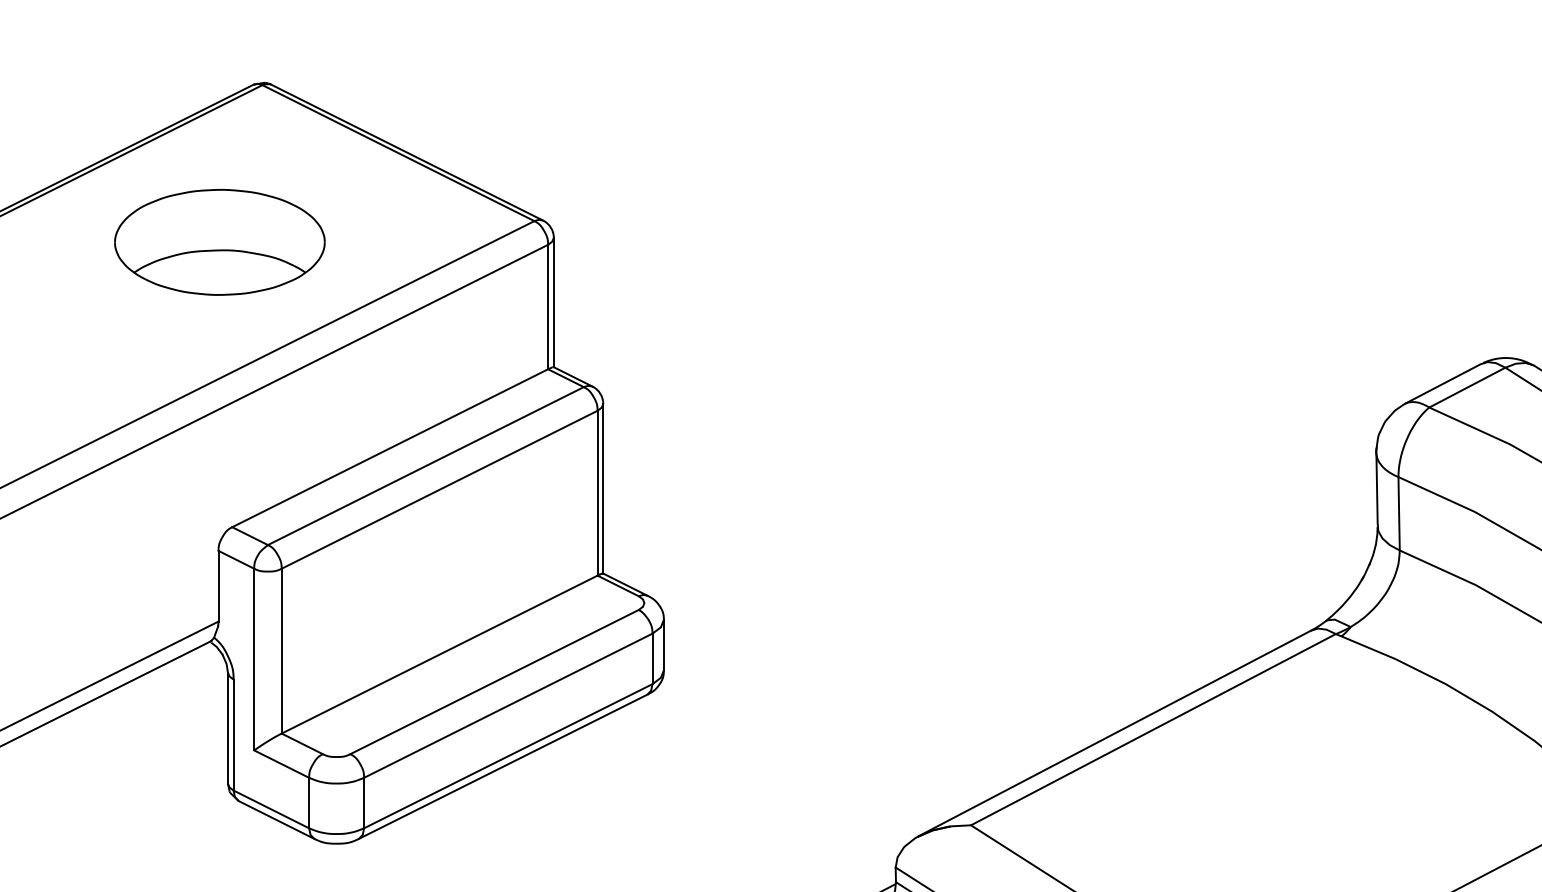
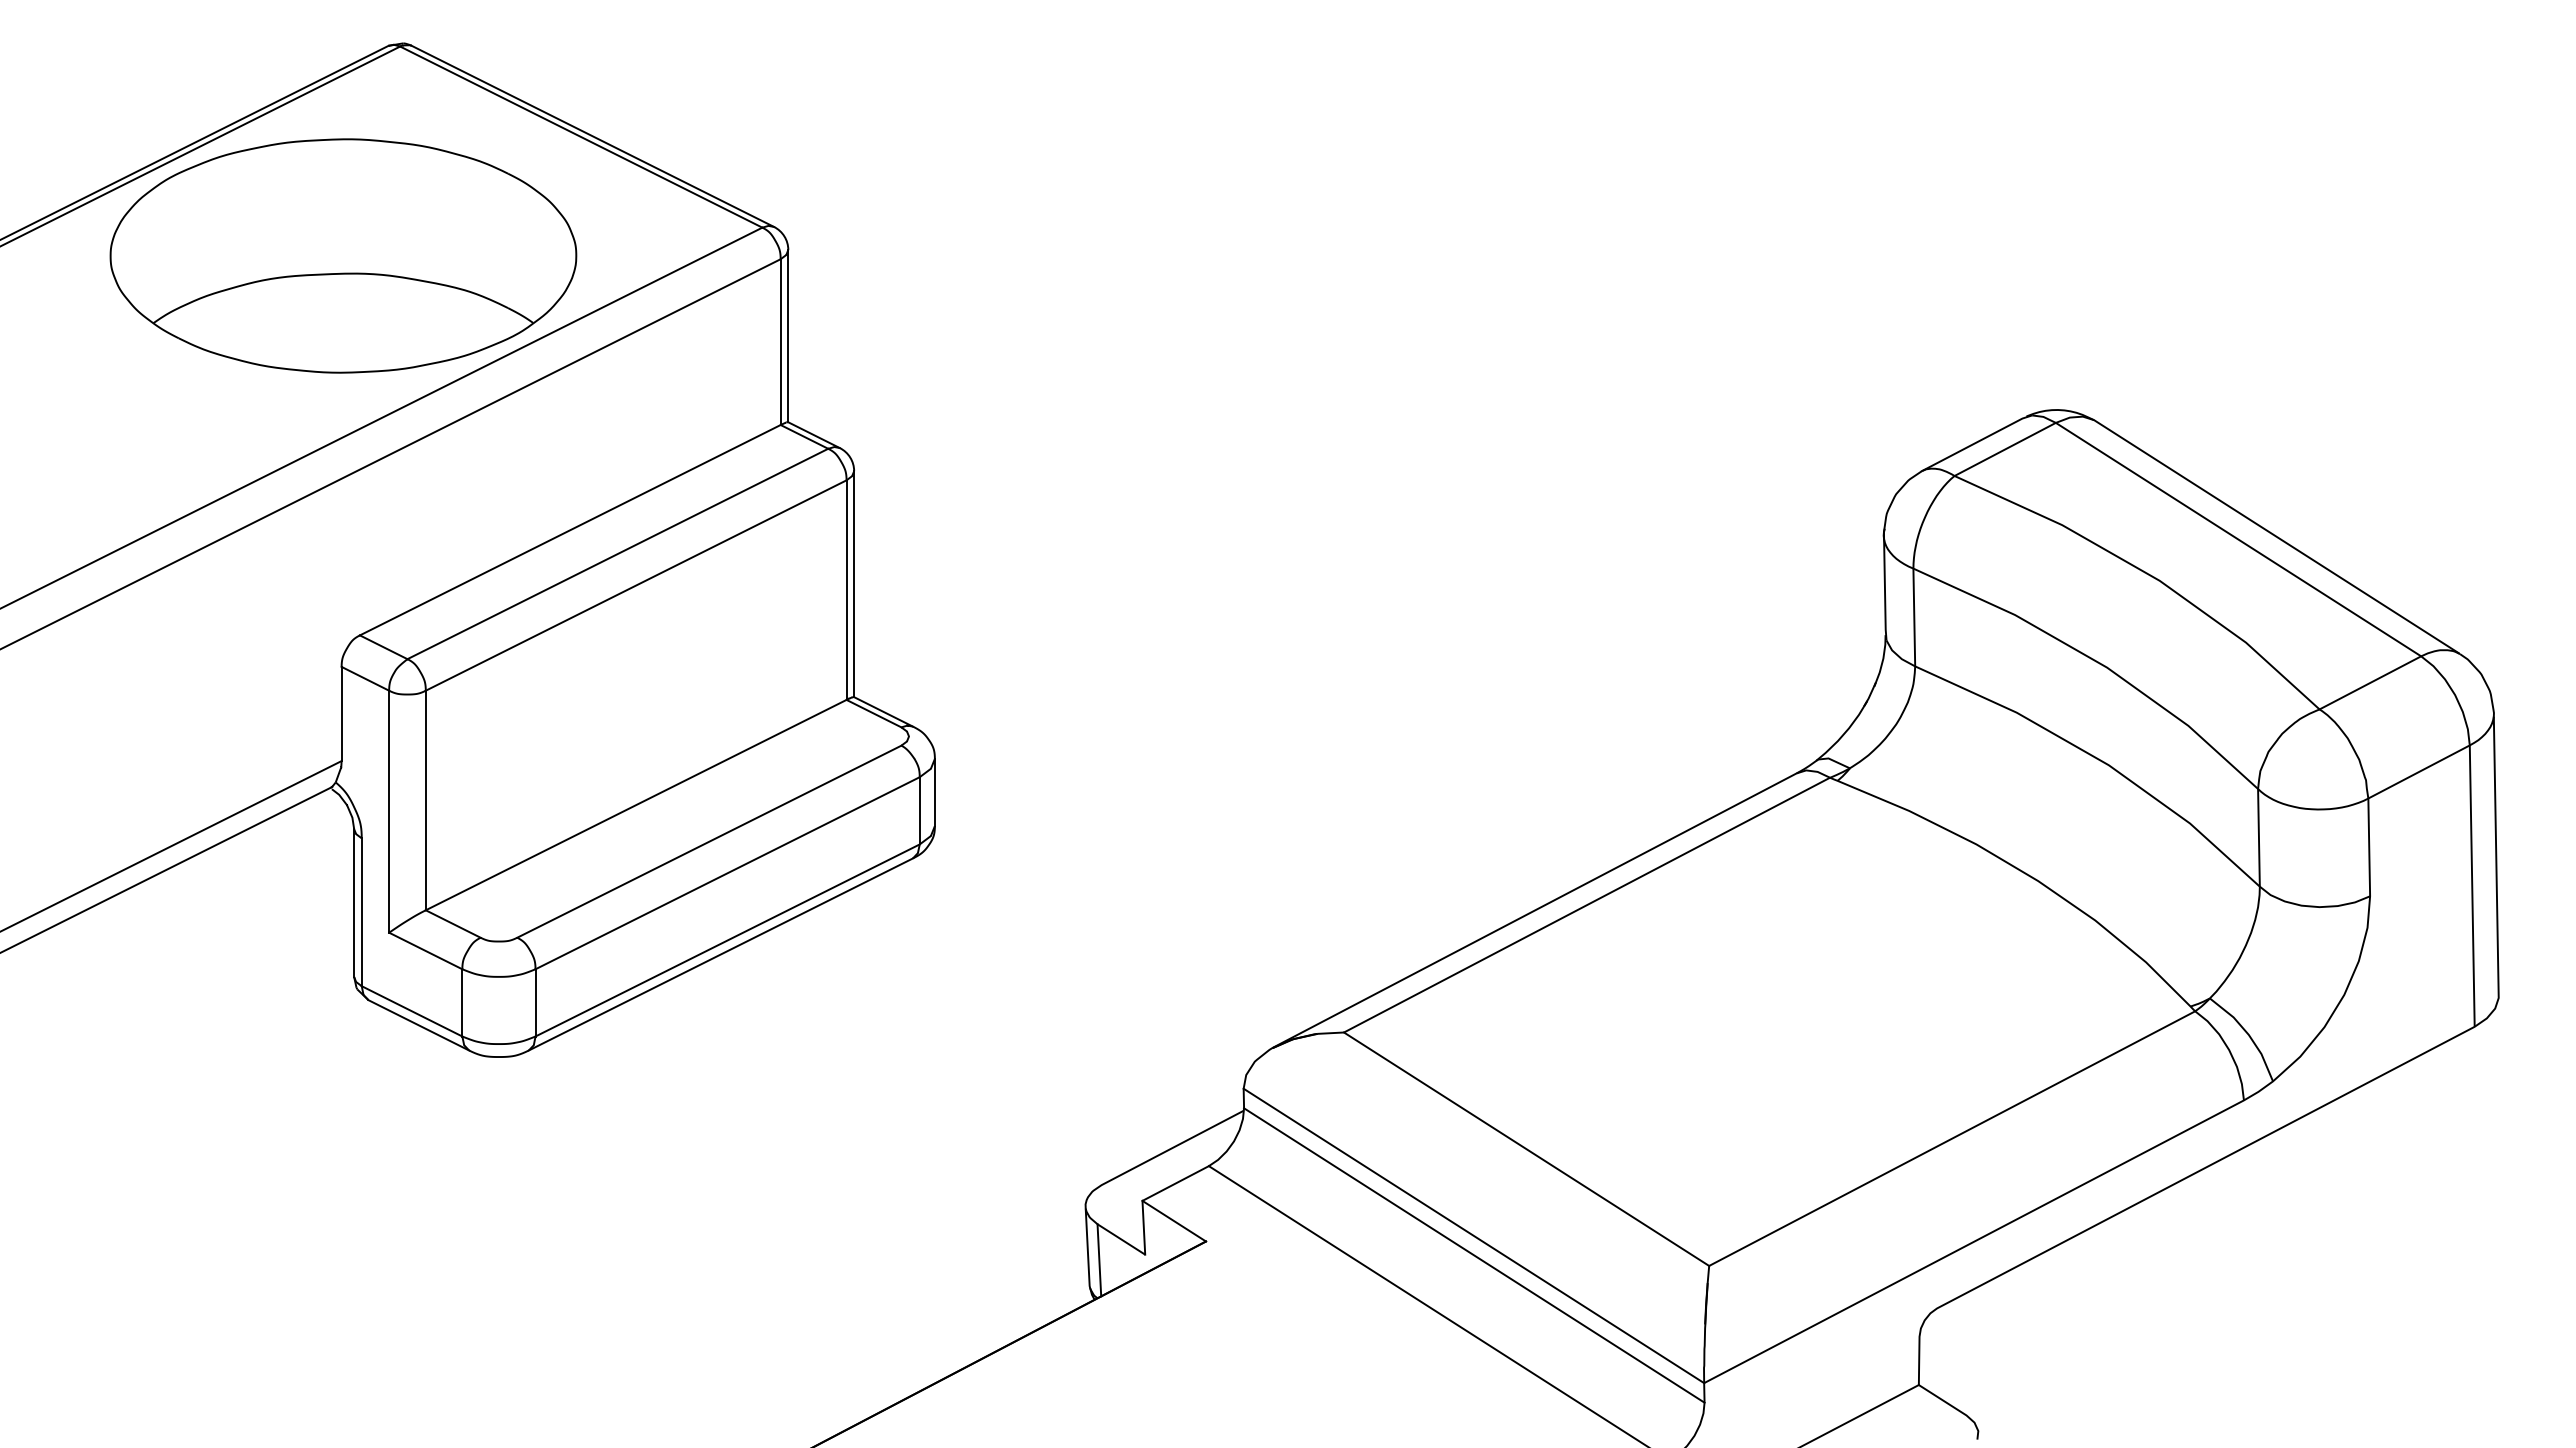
part: (219, 242) -> (343, 255), size x1.67

